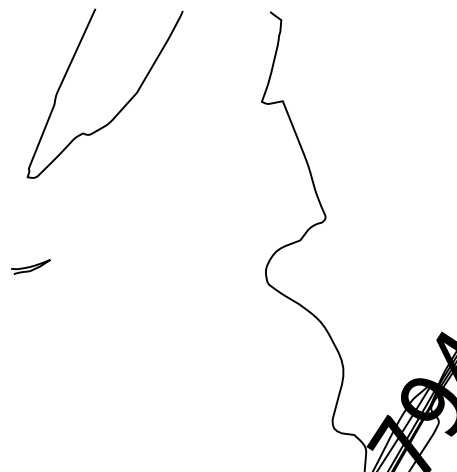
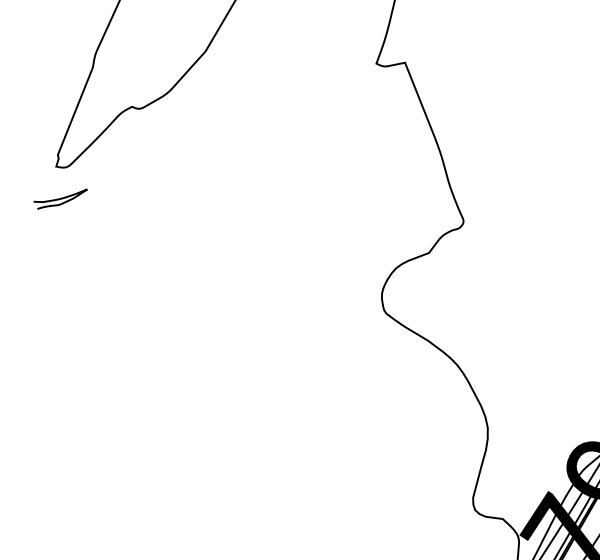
curve: (30, 266) -> (60, 198), moved

